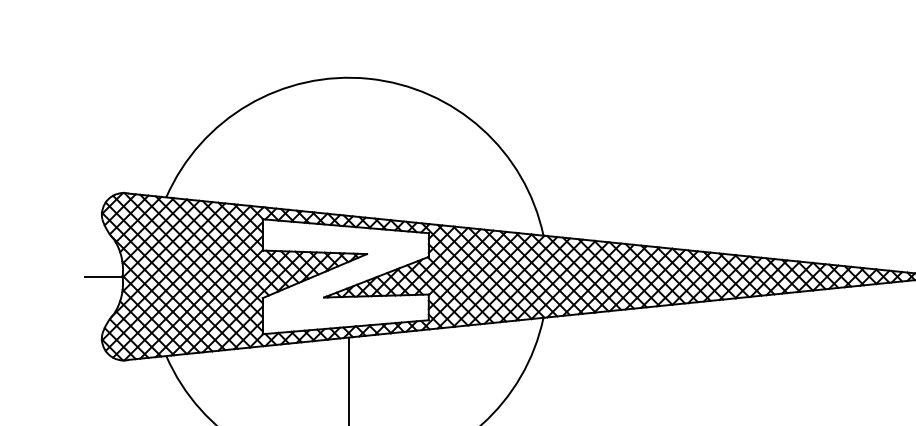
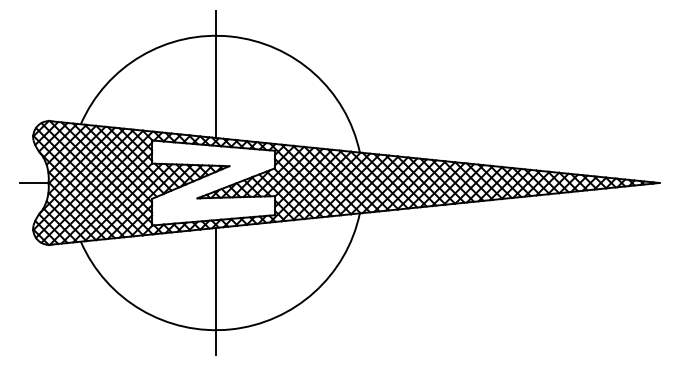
line: (348, 130) -> (215, 74), added

